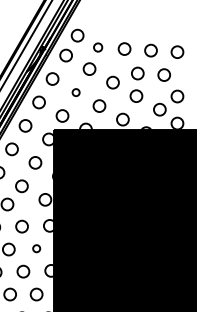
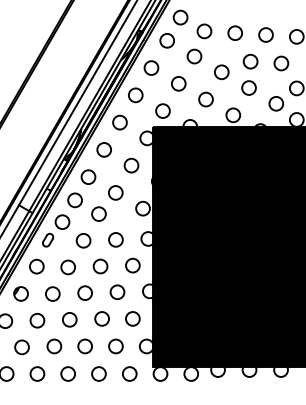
circle: (98, 47) -> (204, 31), size x1.43
circle: (75, 92) -> (178, 83), size x1.67
circle: (36, 248) -> (132, 265), size x1.67

